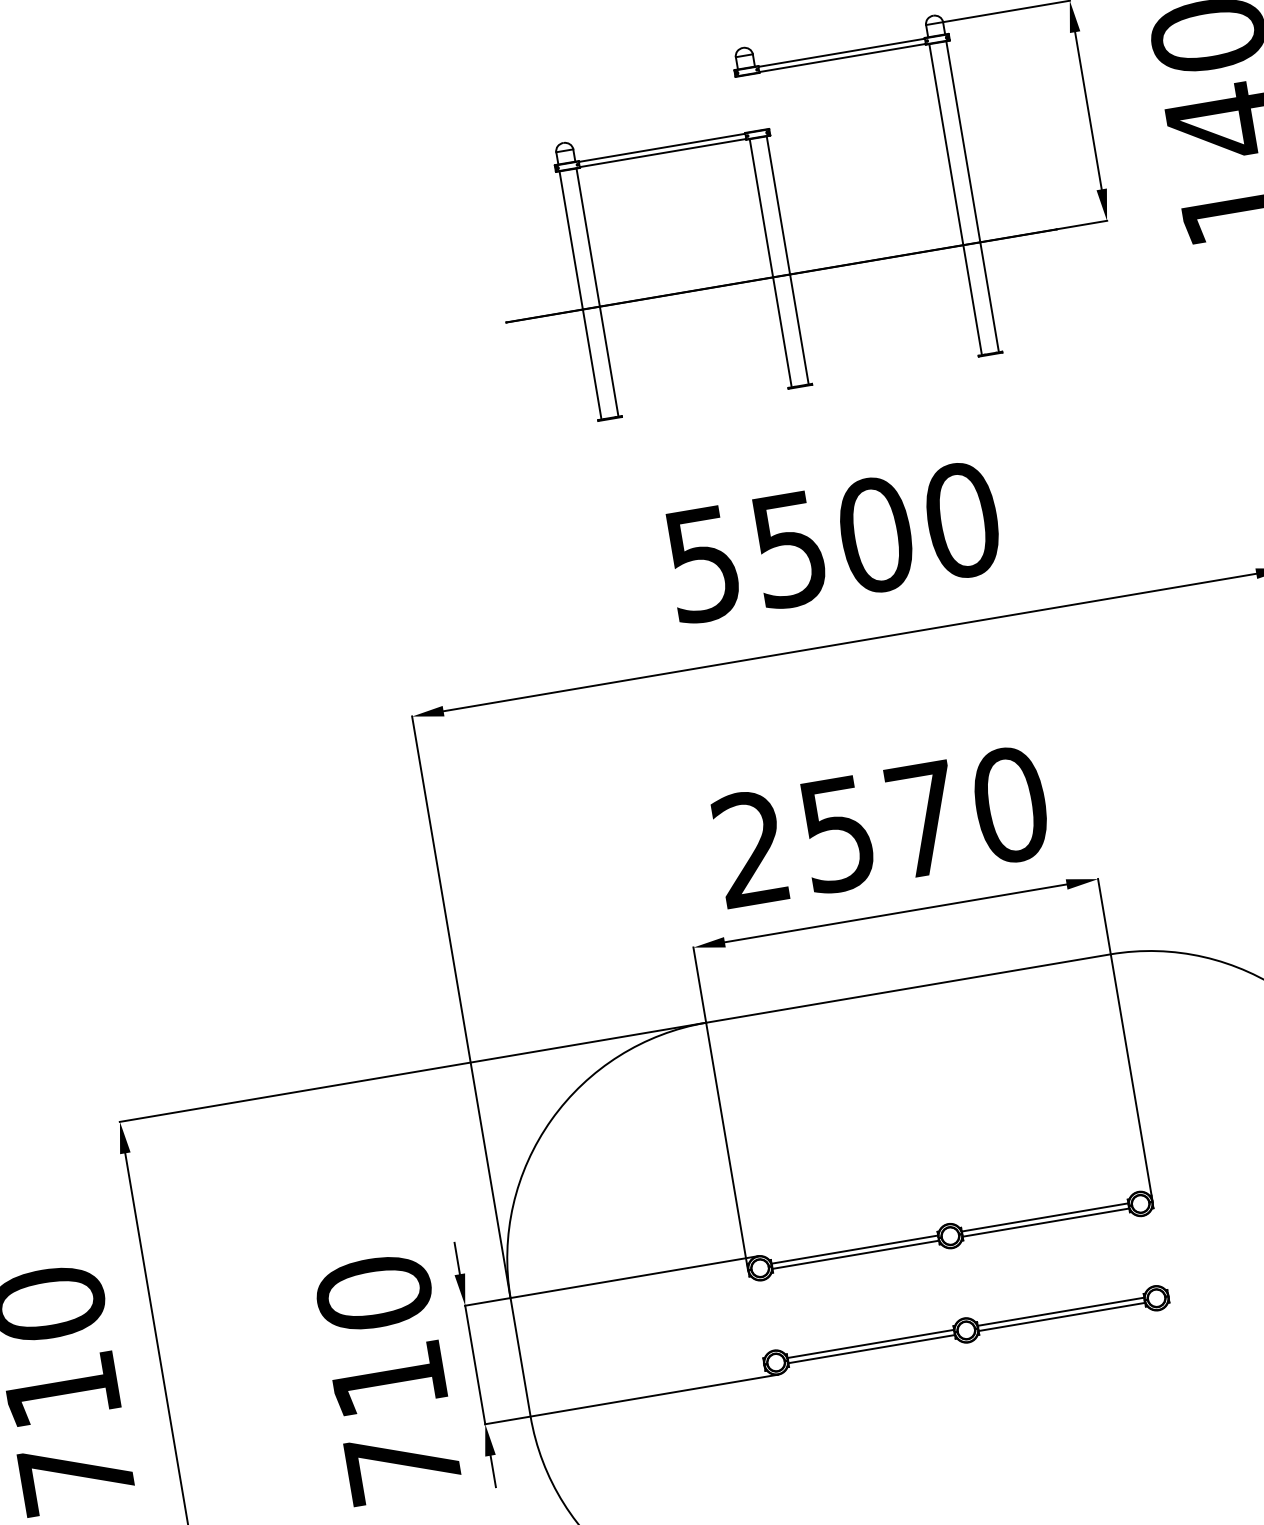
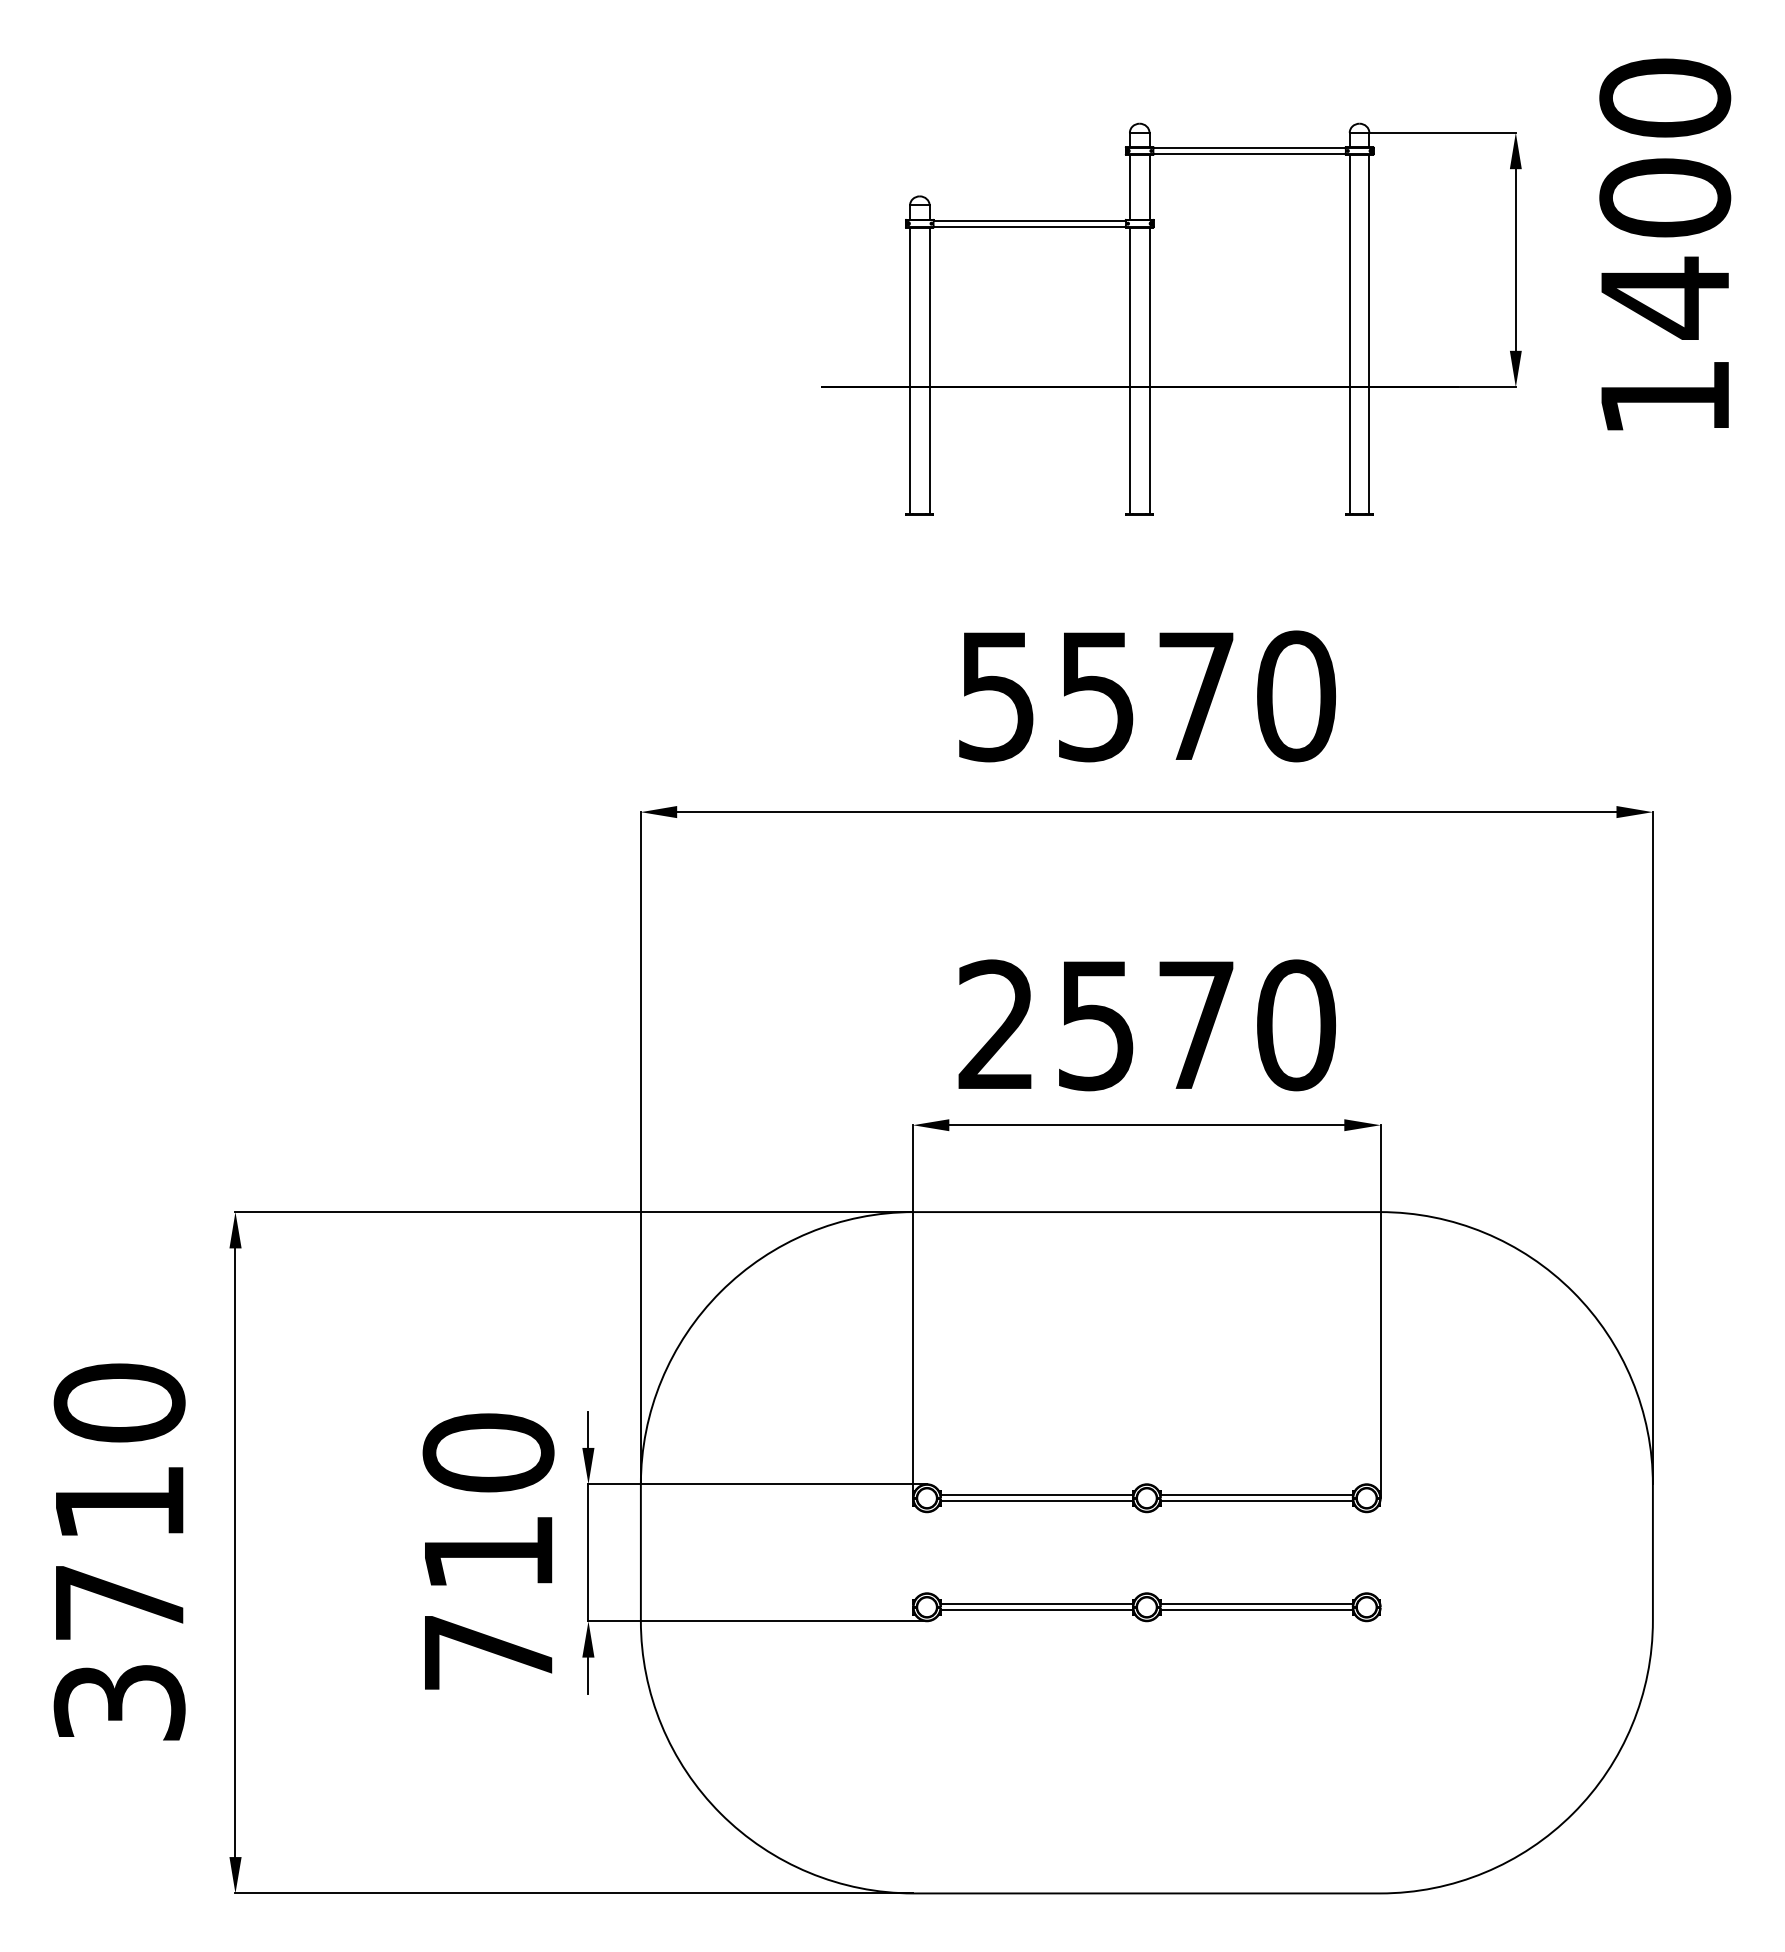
line: (760, 100) -> (1149, 186), added
line: (743, 103) -> (1129, 186), added
text: (876, 535) -> (1196, 696), 5500 -> 5570

